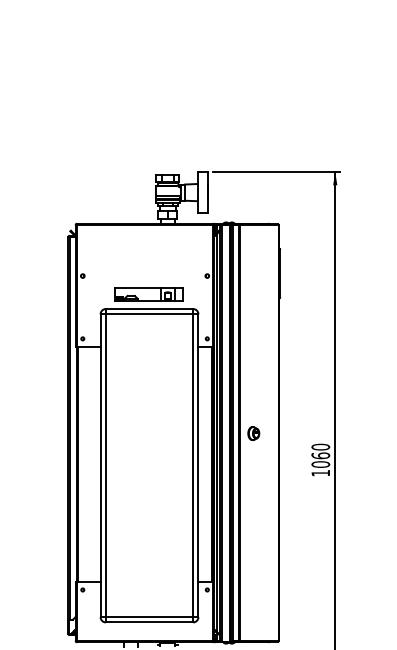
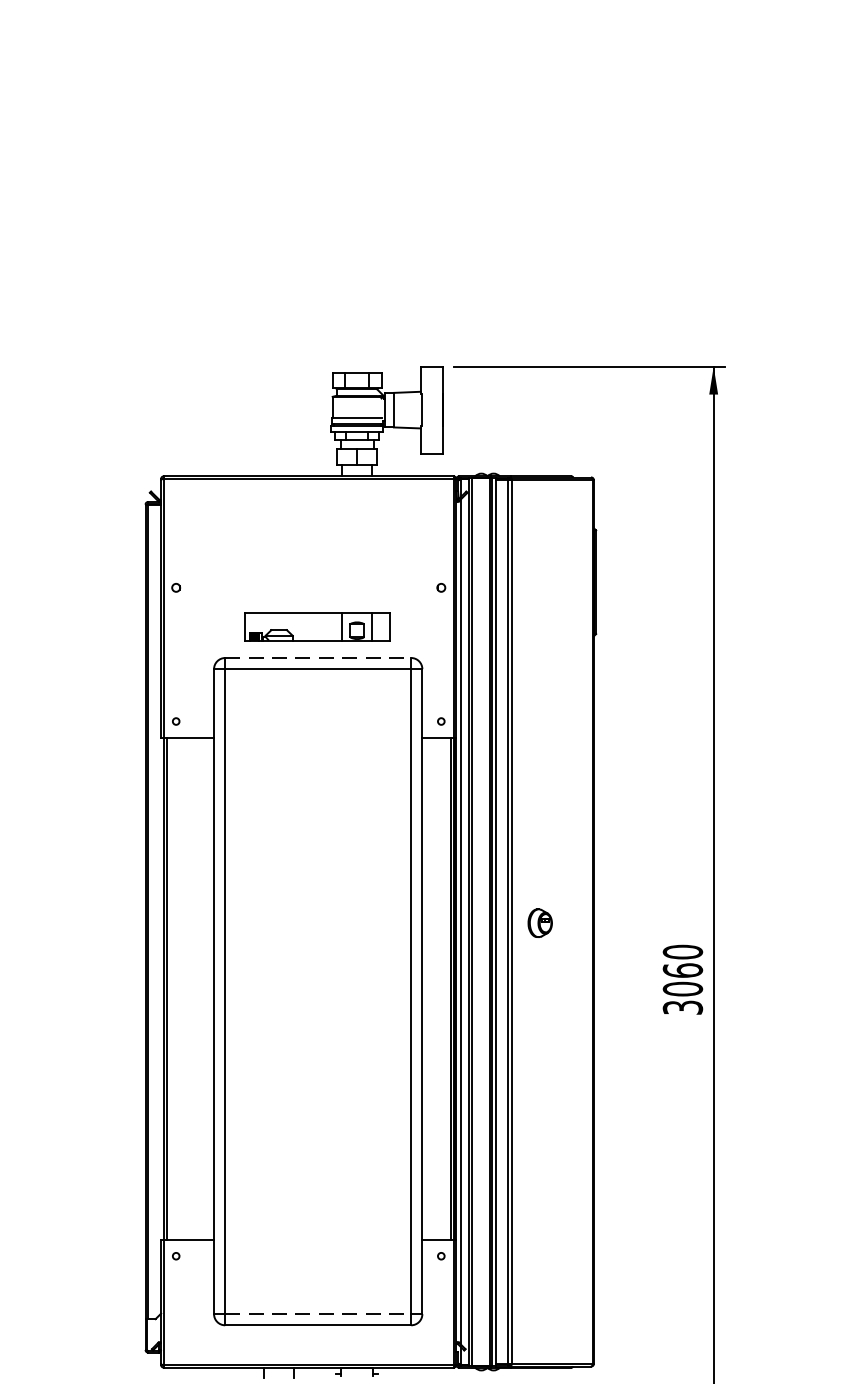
line: (149, 309) -> (318, 658), solid -> dashed
text: (320, 473) -> (682, 1008), 1060 -> 3060
line: (149, 617) -> (318, 1314), solid -> dashed

